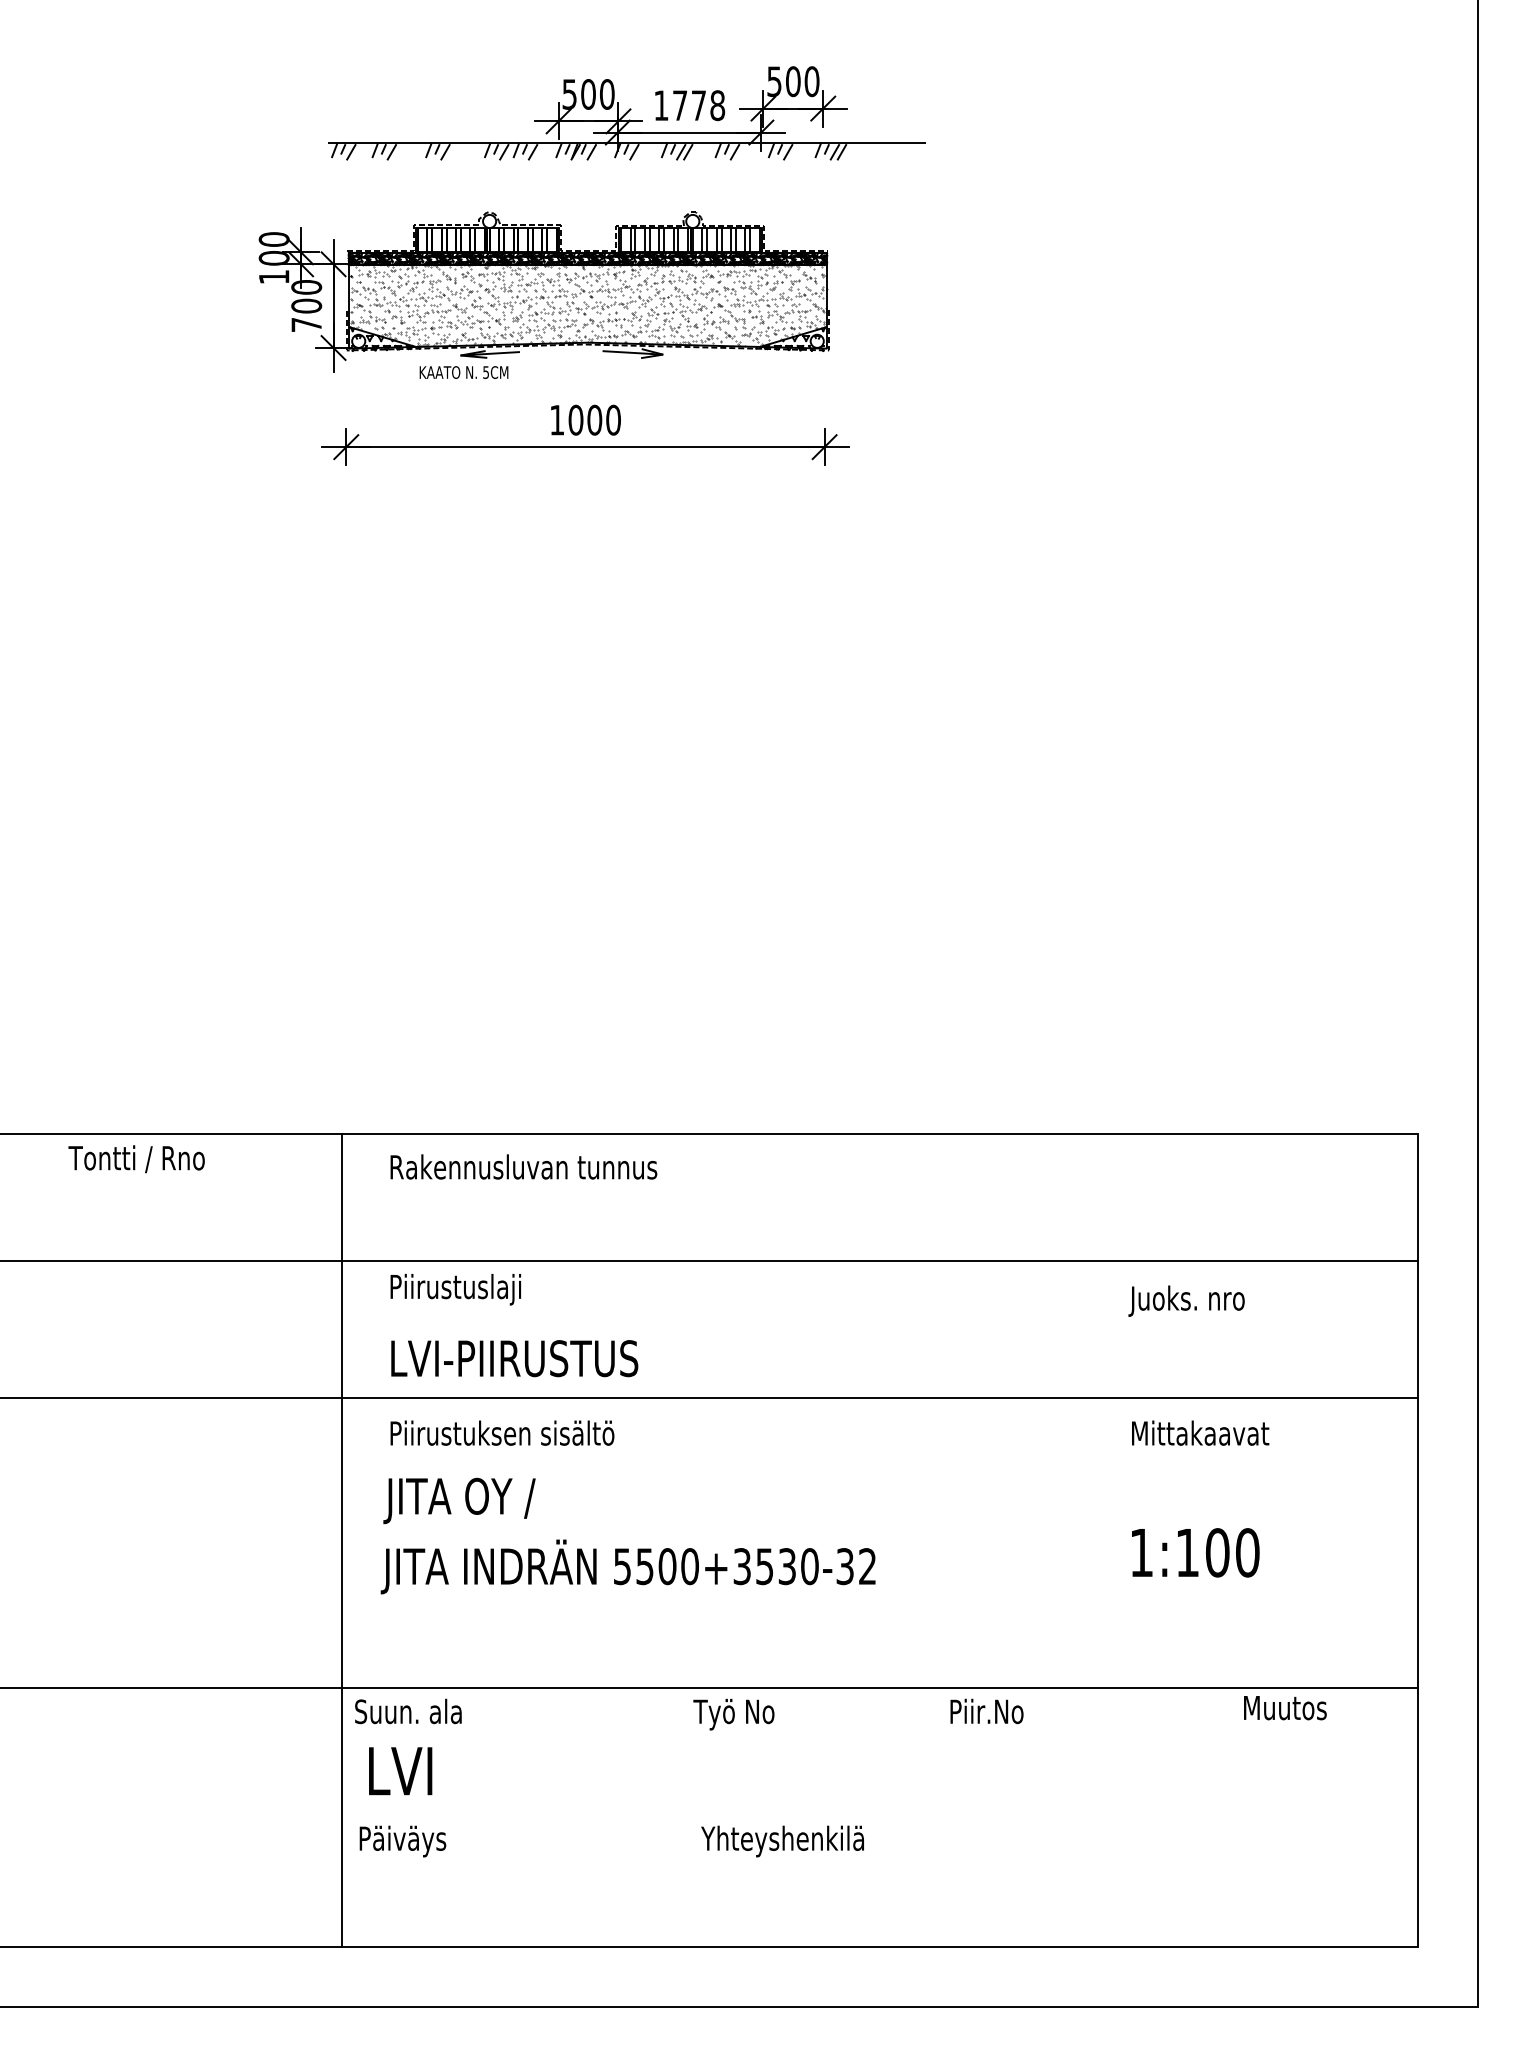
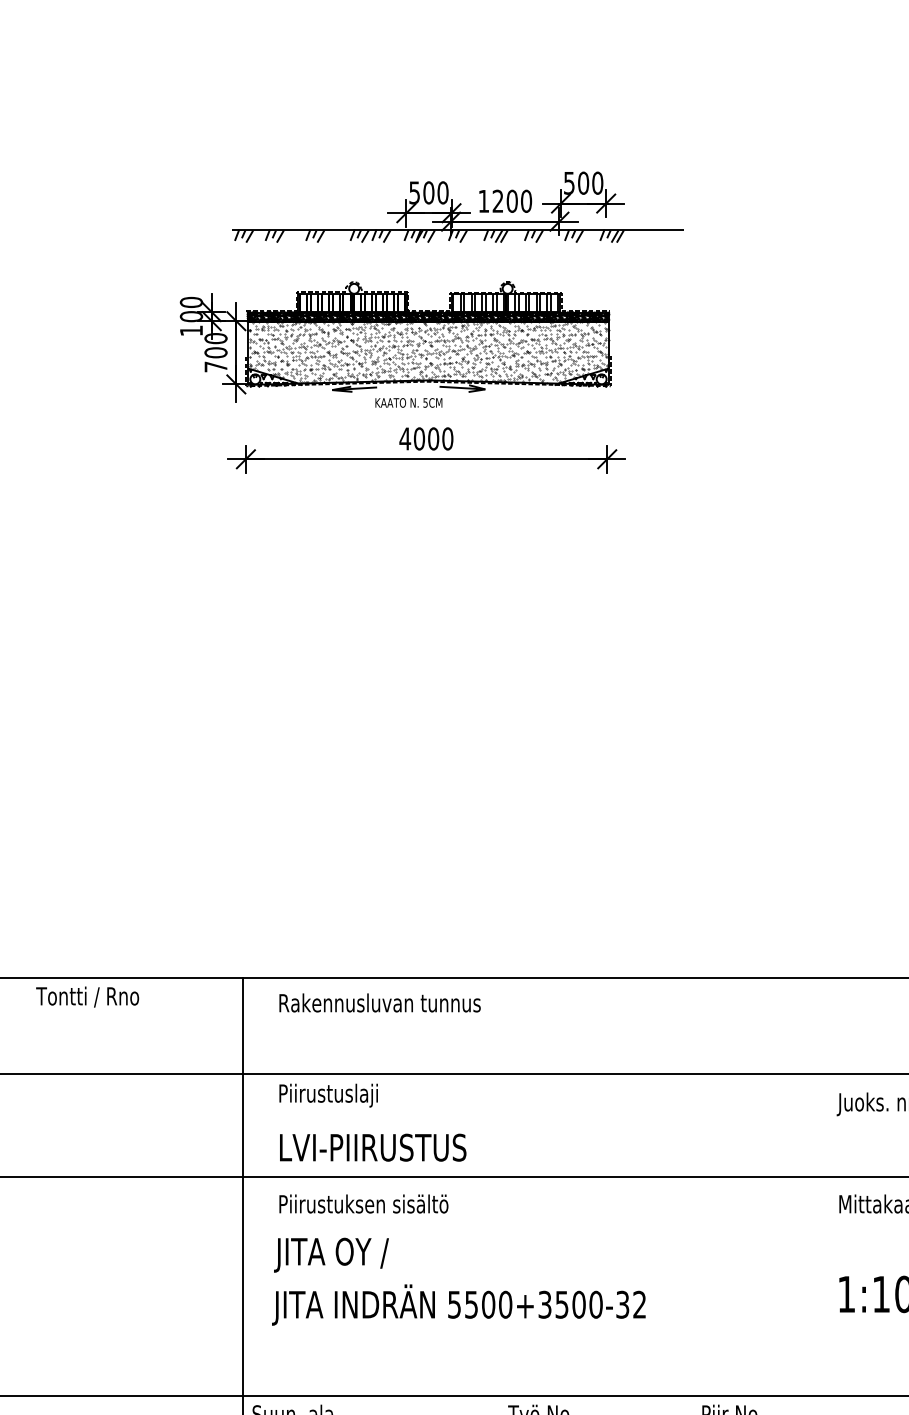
text: (699, 105) -> (512, 201), 1778 -> 1200
text: (463, 372) -> (408, 402), moved
text: (556, 420) -> (404, 439), 1000 -> 4000
text: (787, 1566) -> (579, 1304), 5500+3530-32 -> 5500+3500-32

